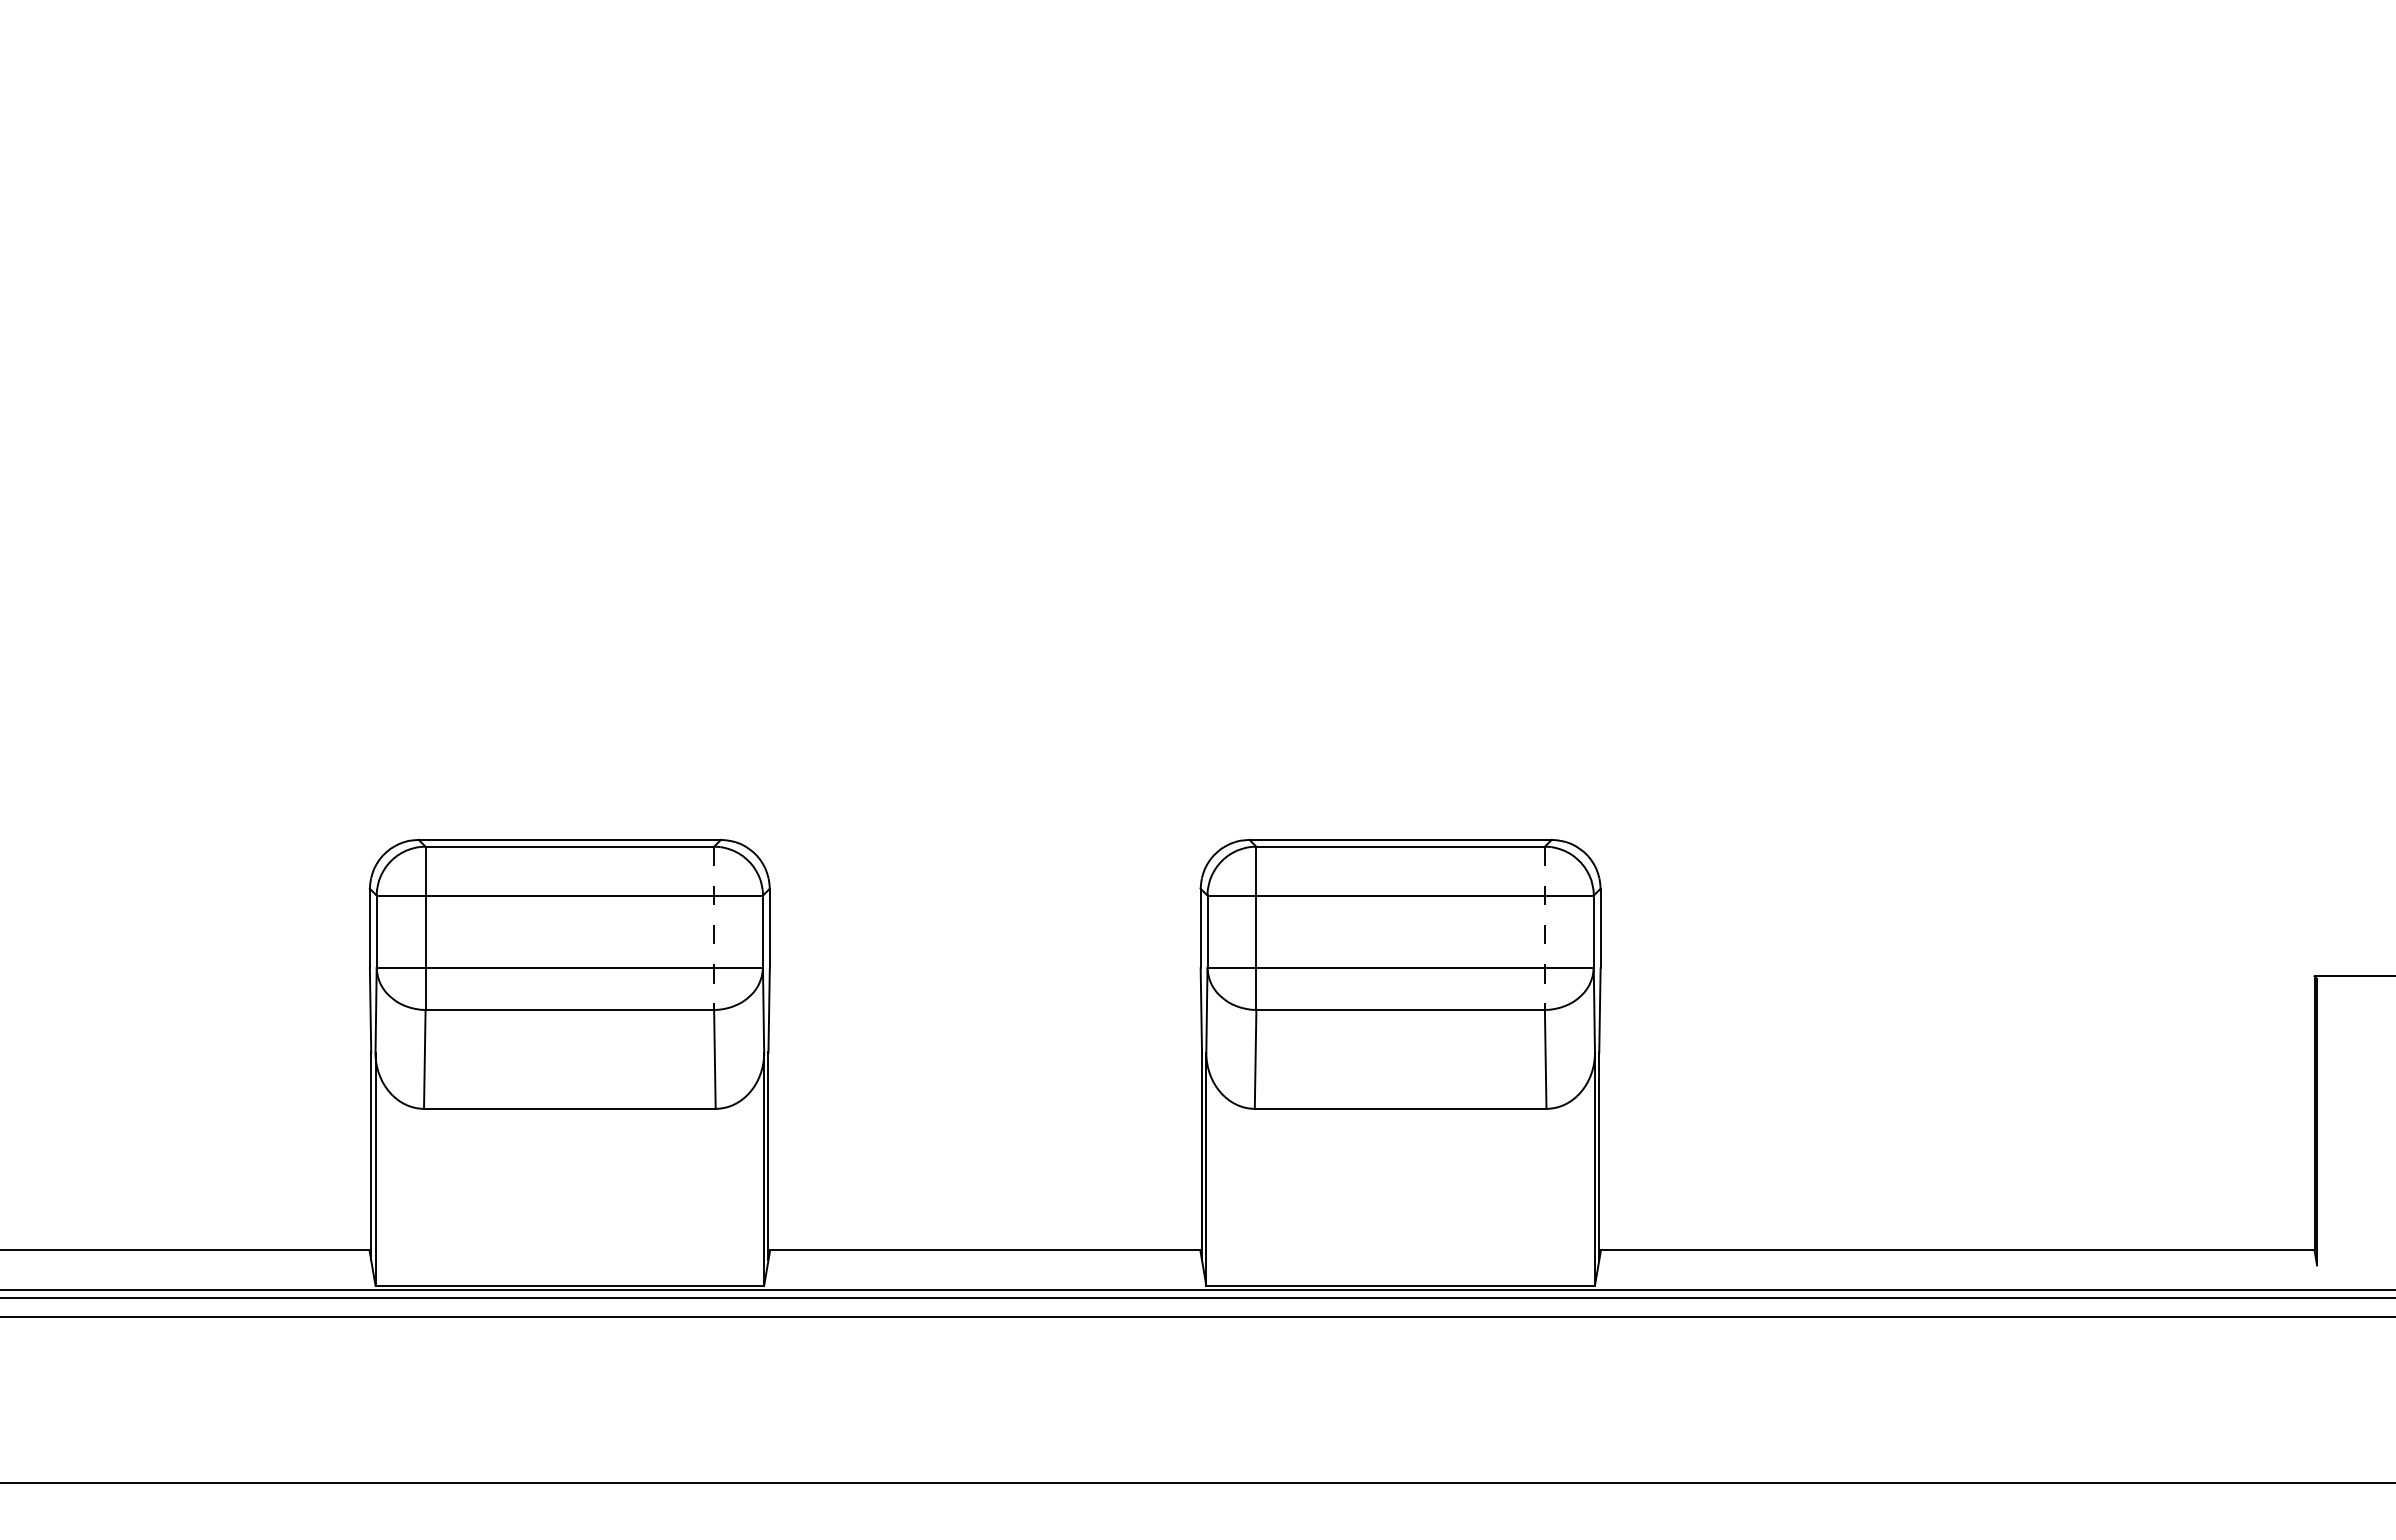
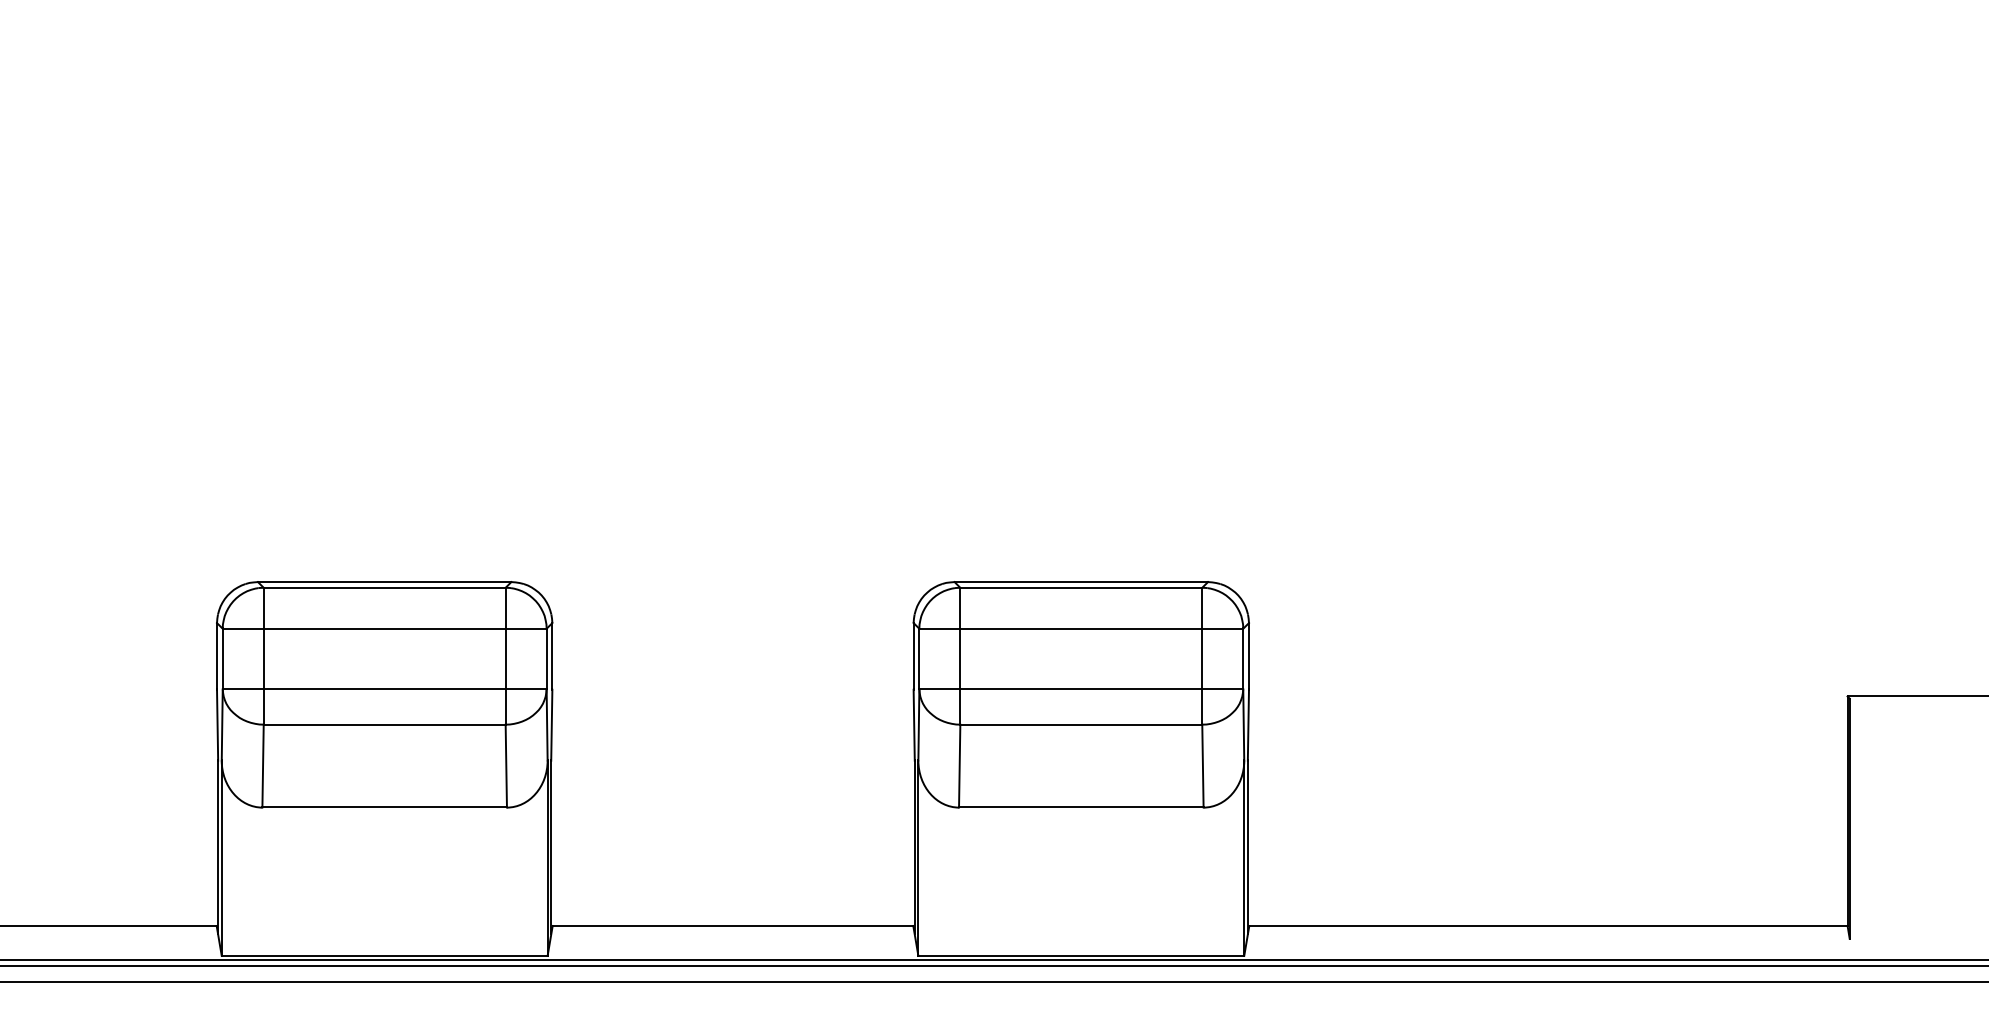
line: (714, 928) -> (505, 656), dashed -> solid
line: (1544, 928) -> (1201, 656), dashed -> solid

